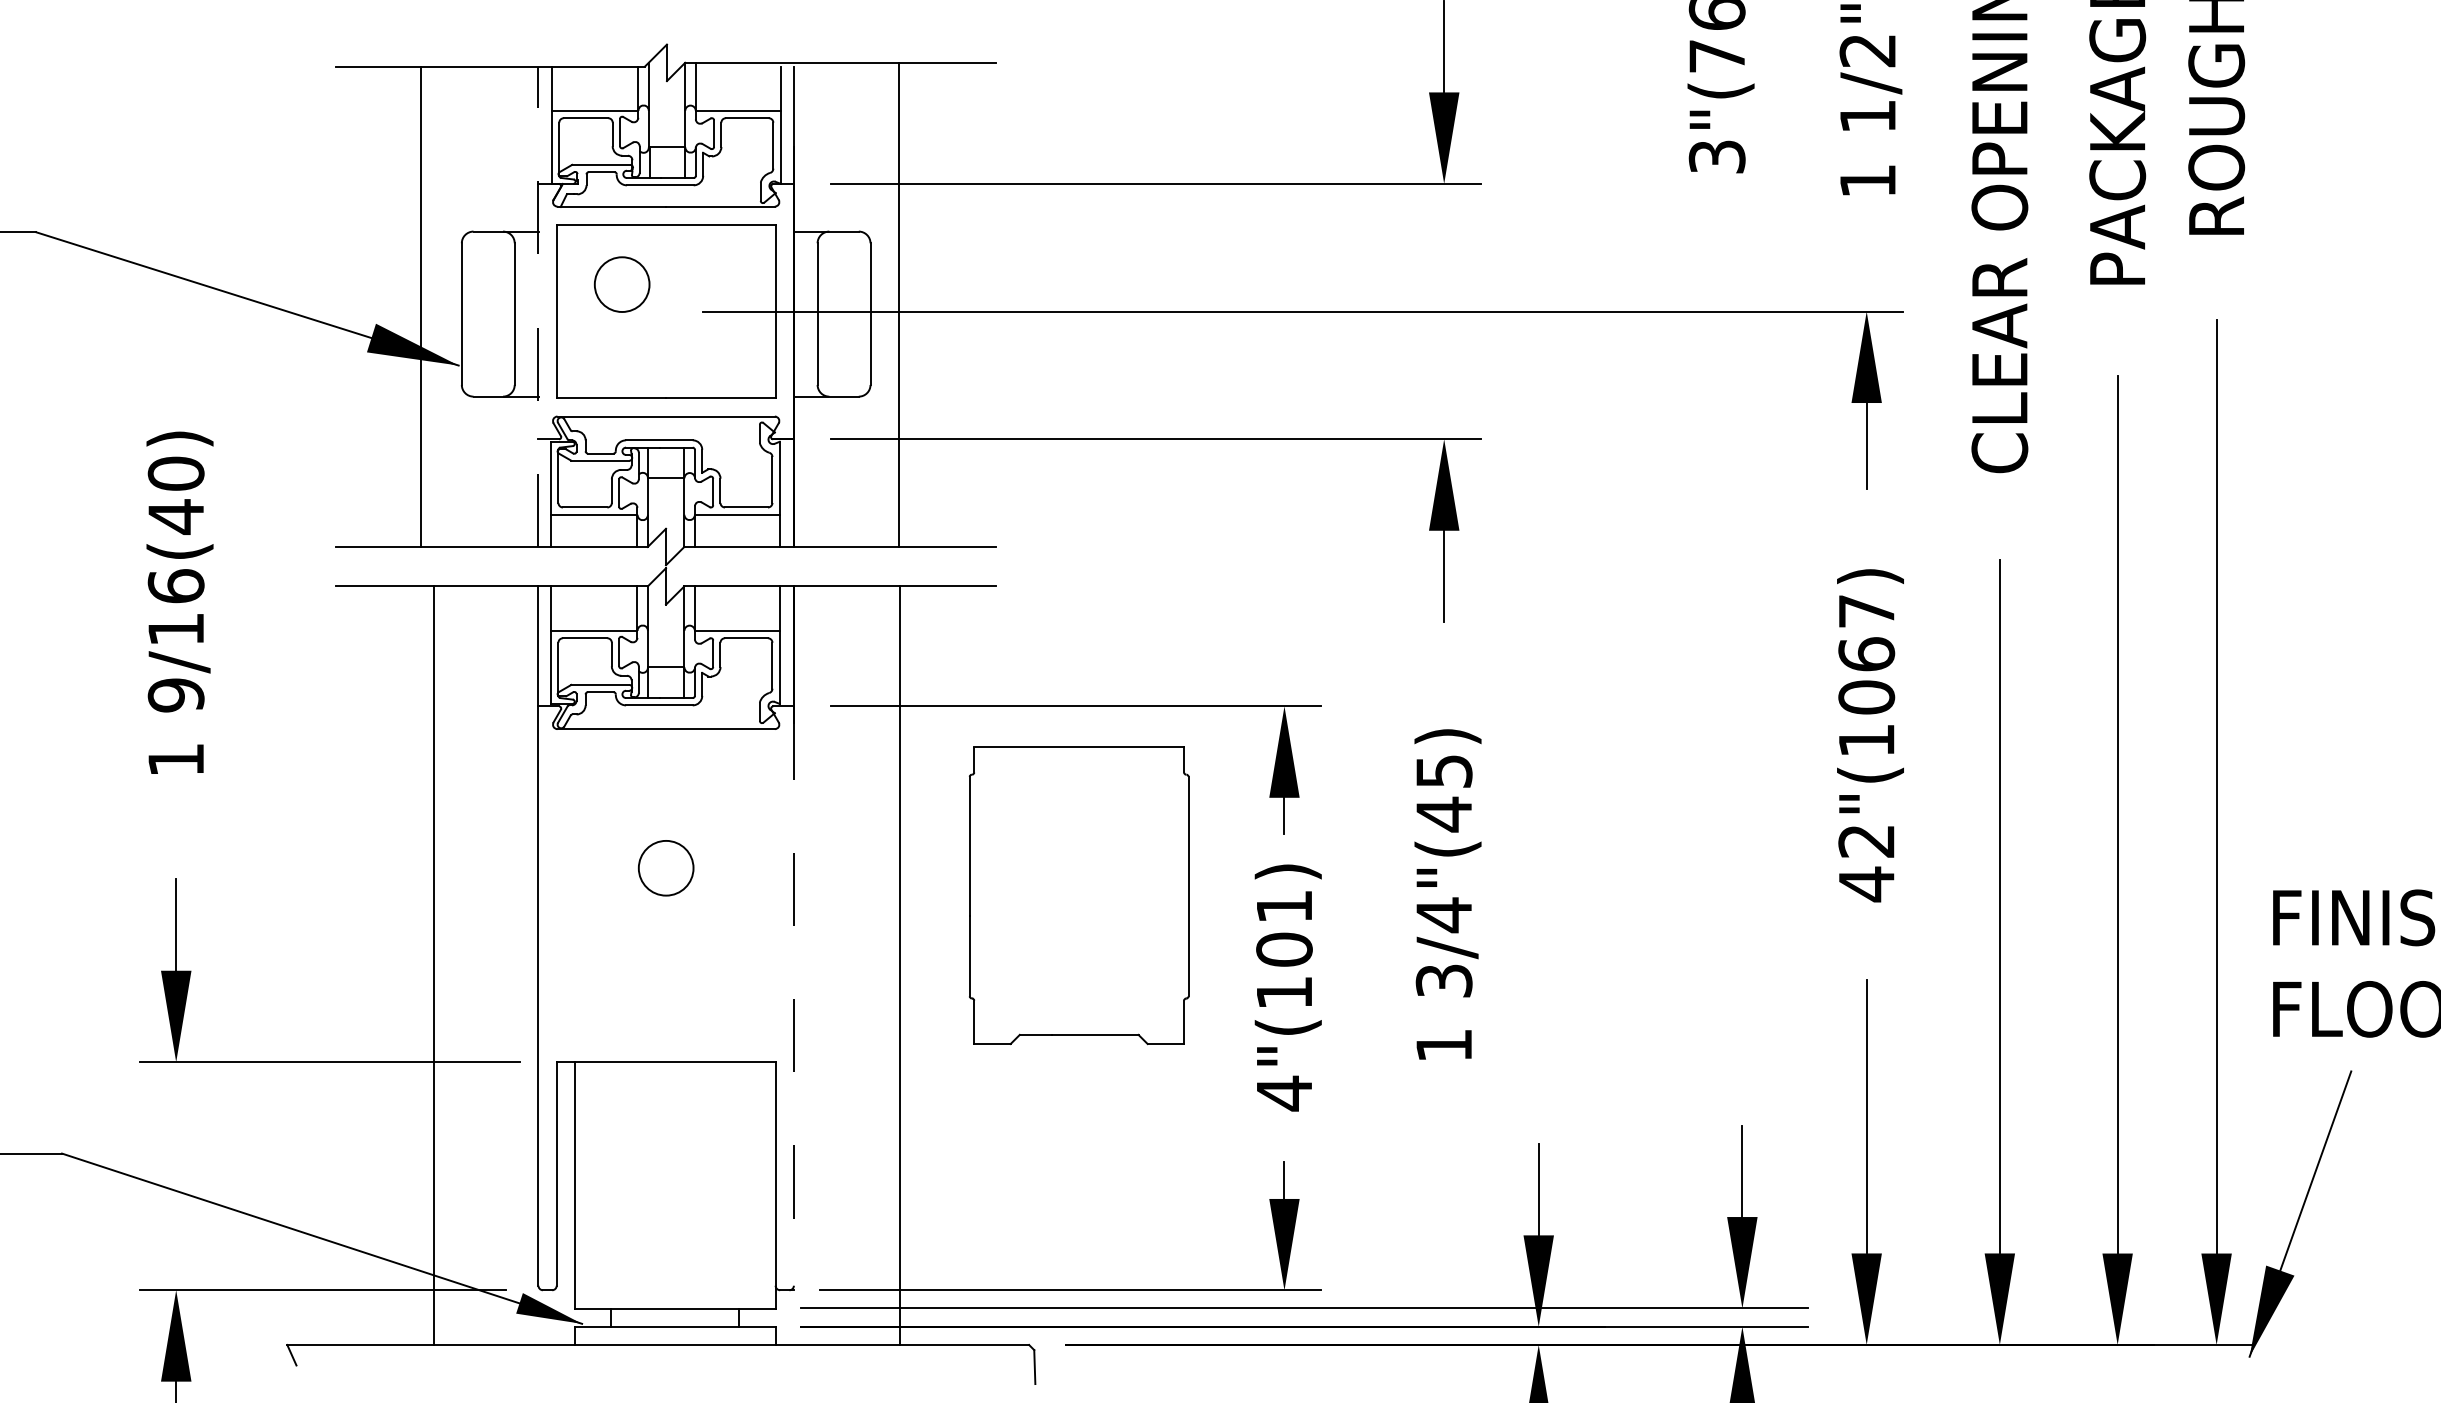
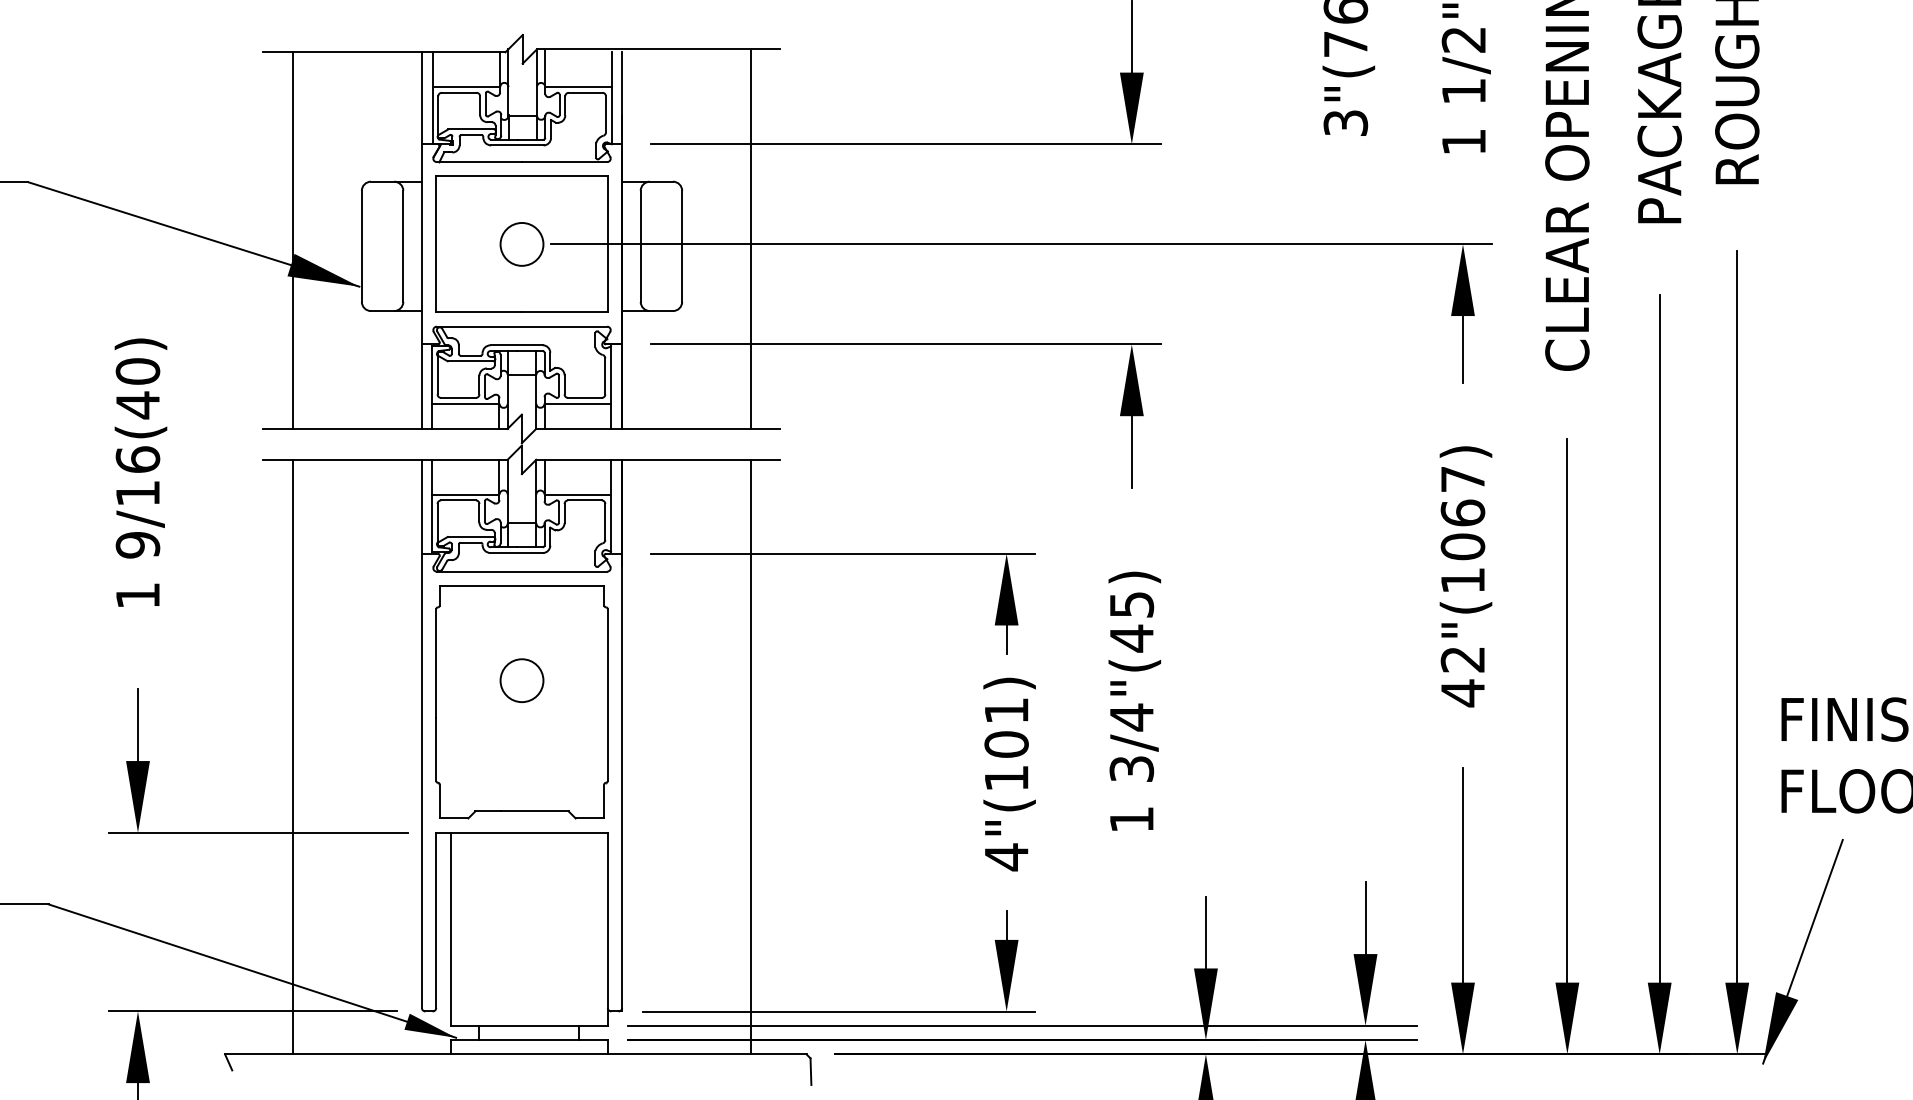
circle: (621, 284) -> (521, 244), moved
line: (898, 304) -> (750, 238), moved
line: (421, 306) -> (292, 240), moved
line: (538, 306) -> (421, 240), dashed -> solid
part: (1078, 895) -> (521, 702), moved
line: (434, 965) -> (292, 756), moved
line: (899, 965) -> (750, 756), moved
line: (793, 998) -> (621, 782), dashed -> solid

